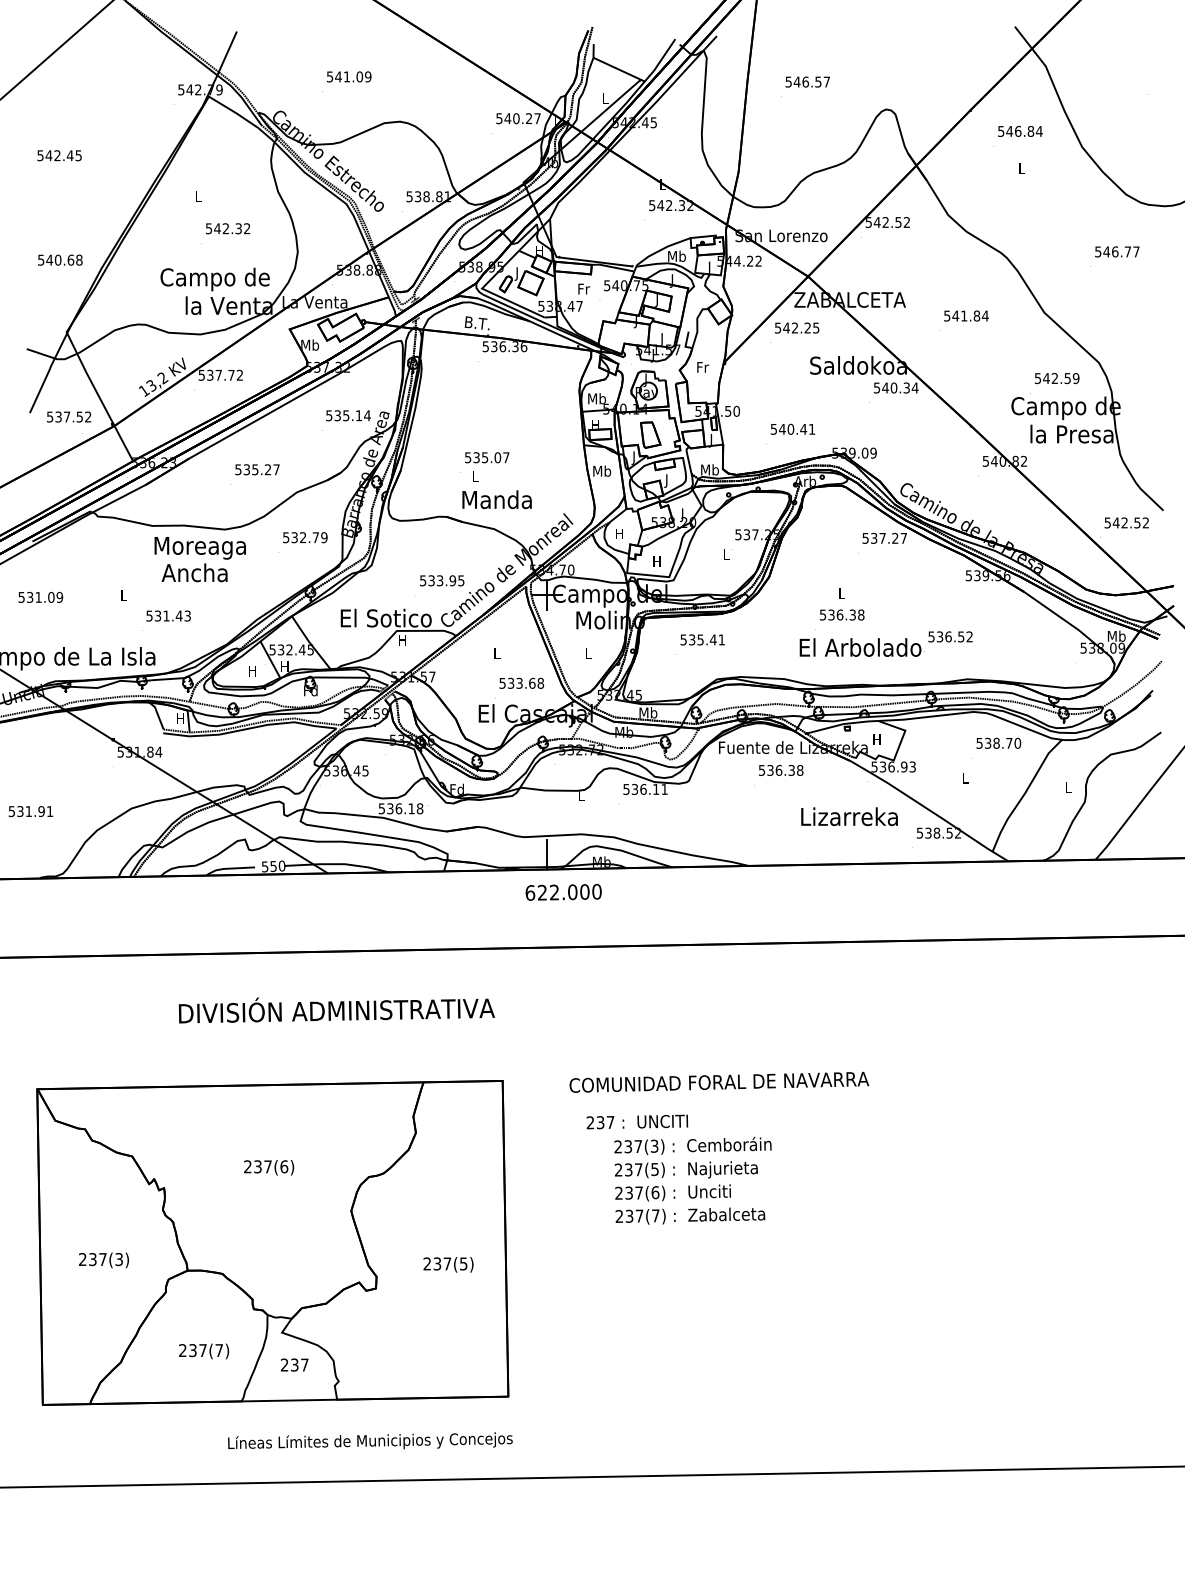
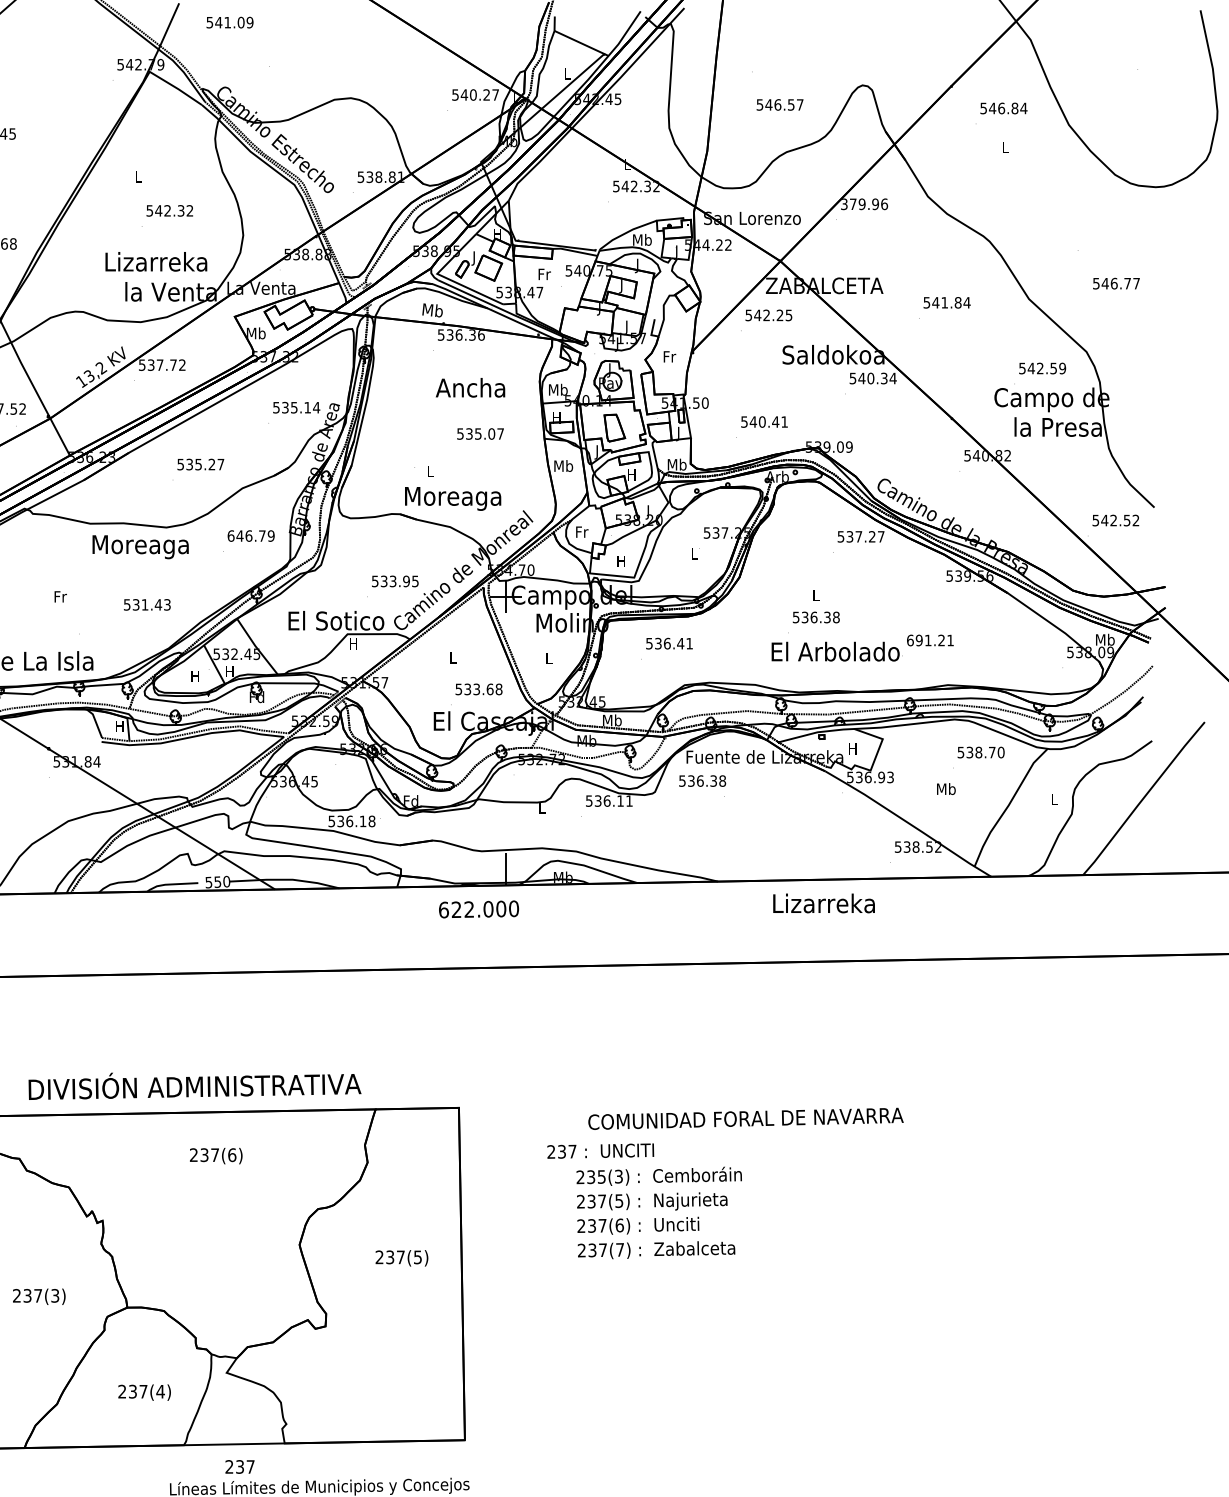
text: (349, 76) -> (230, 22), moved
text: (807, 81) -> (779, 104), moved
text: (888, 222) -> (865, 204), 542.52 -> 379.96
text: (1117, 251) -> (1116, 283), moved
text: (214, 279) -> (155, 264), Campo de -> Lizarreka
text: (476, 323) -> (431, 310), B.T. -> Mb
text: (487, 457) -> (480, 433), moved
text: (666, 480) -> (631, 475), J -> H
text: (496, 501) -> (452, 497), Manda -> Moreaga
text: (619, 533) -> (581, 531), H -> Fr
text: (294, 537) -> (239, 535), 532.79 -> 646.79
text: (194, 572) -> (470, 387), moved
text: (124, 595) -> (60, 596), L -> Fr
text: (168, 615) -> (147, 604), moved
text: (950, 636) -> (930, 640), 536.52 -> 691.21
text: (700, 639) -> (667, 643), 535.41 -> 536.41
text: (781, 770) -> (702, 781), moved
text: (965, 777) -> (946, 788), L -> Mb
text: (849, 816) -> (824, 903), moved
text: (563, 891) -> (478, 908), moved
text: (336, 1010) -> (194, 1086), moved
text: (719, 1081) -> (746, 1117), moved
text: (637, 1146) -> (600, 1176), 237(3) -> 235(3)
text: (269, 1167) -> (216, 1155), moved
text: (448, 1264) -> (401, 1257), moved
text: (219, 1350) -> (160, 1391), 237(7) -> 237(4)
text: (294, 1364) -> (239, 1466), moved

